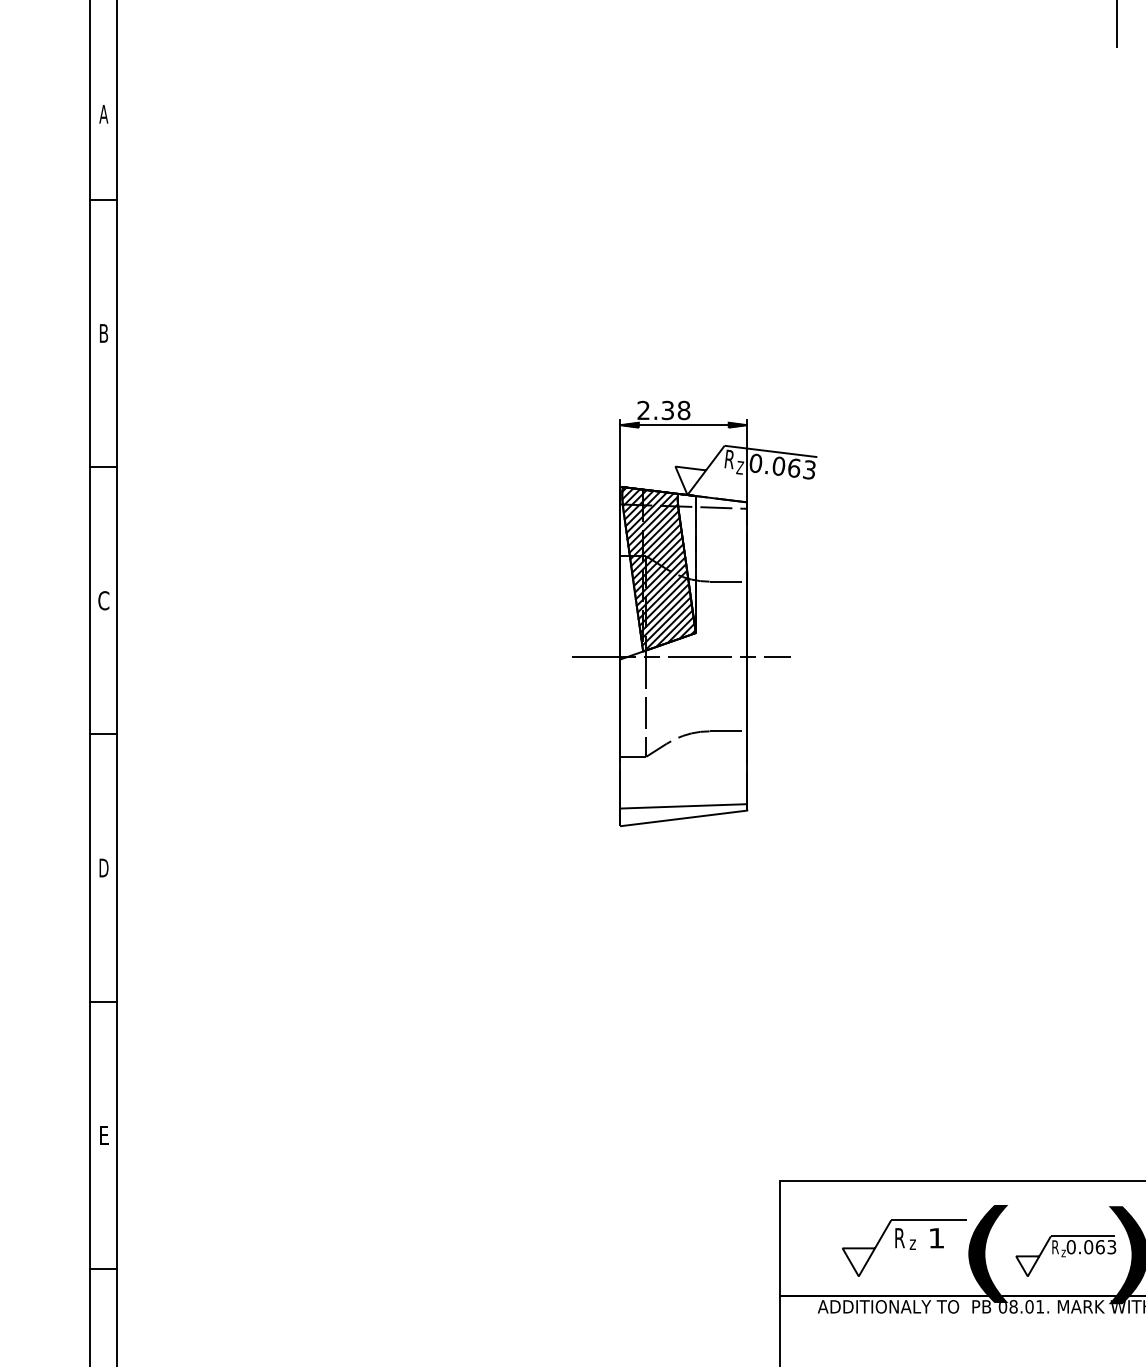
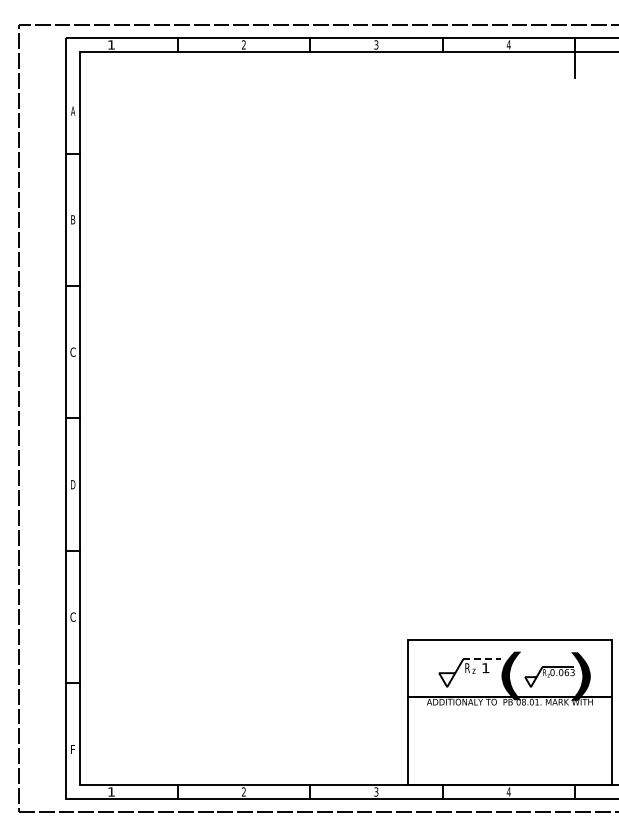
part: (693, 613) -> (365, 358), removed
text: (102, 1133) -> (72, 616), E -> C
line: (929, 1220) -> (482, 659), solid -> dashed

